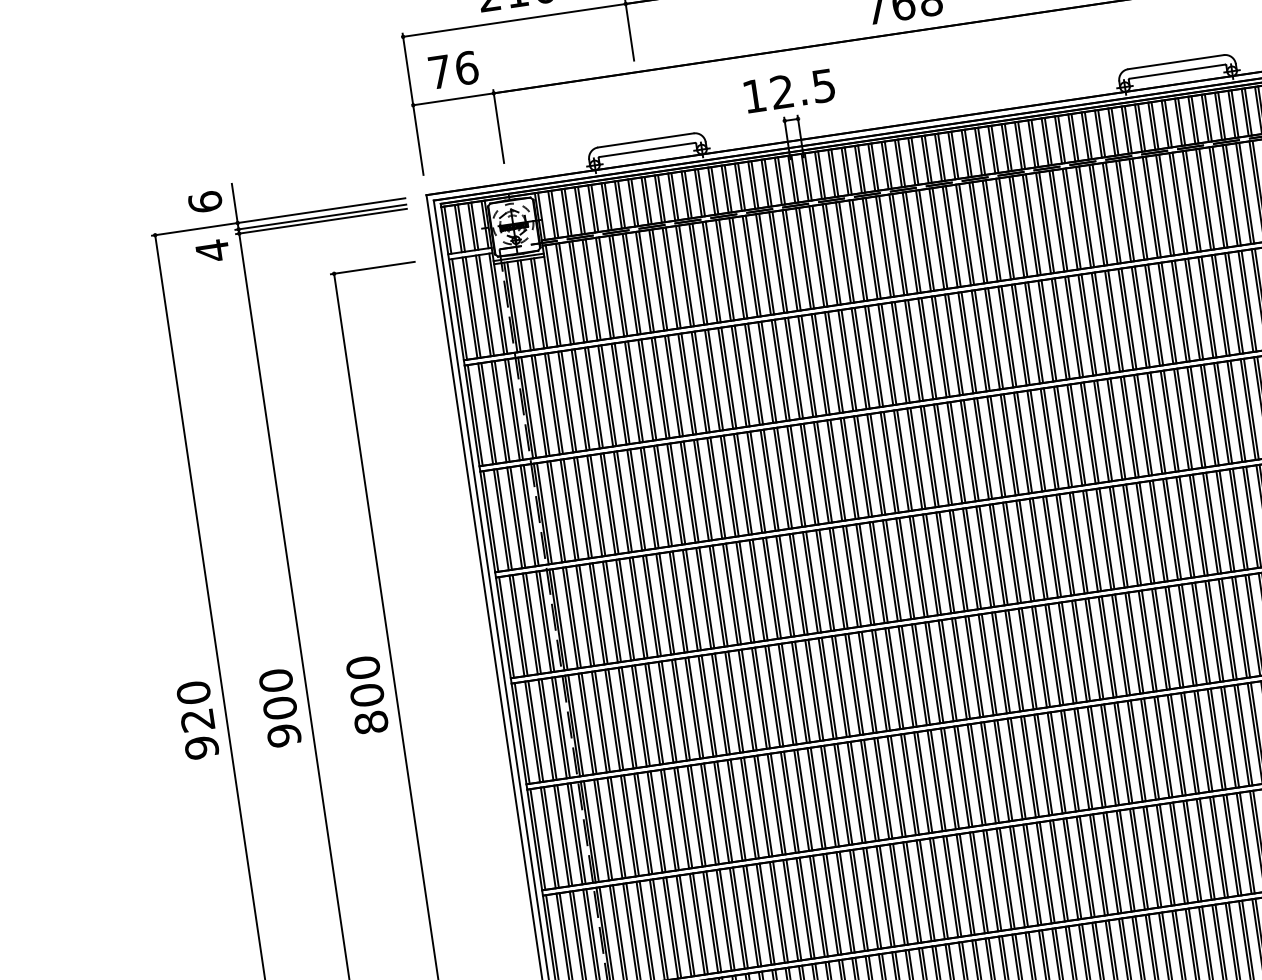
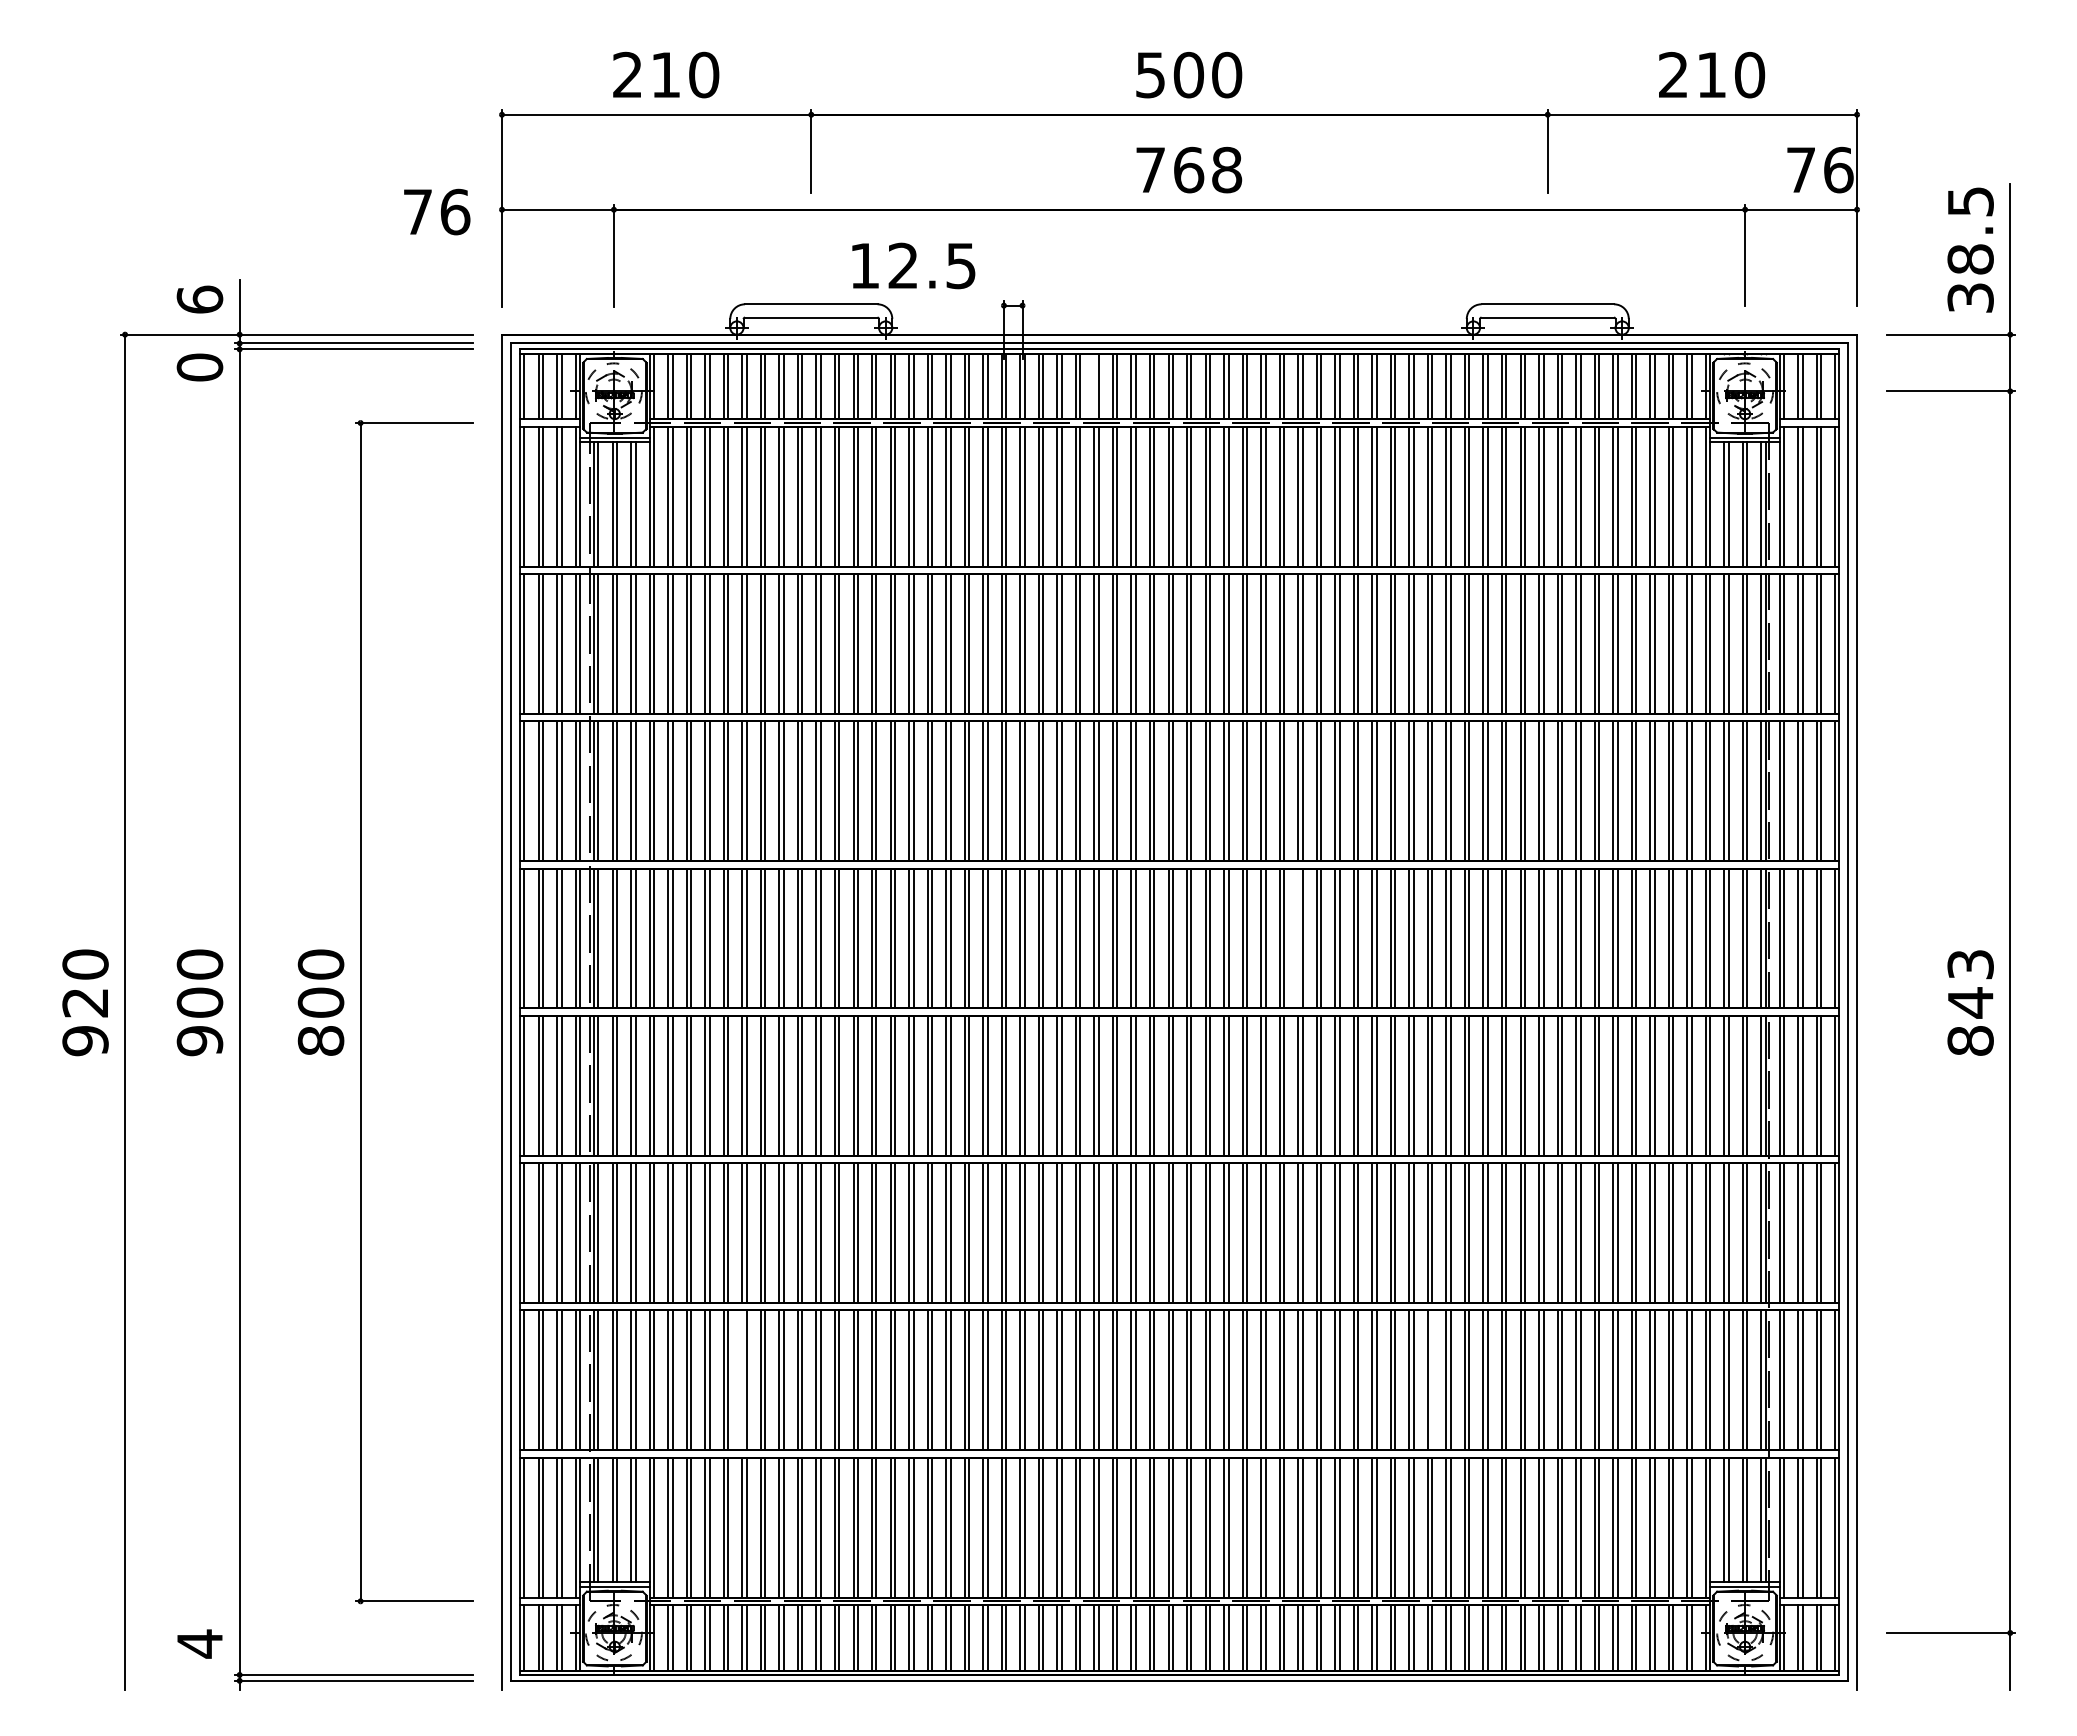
text: (453, 69) -> (437, 211), moved
text: (789, 90) -> (913, 265), moved
line: (858, 169) -> (1094, 386), removed
text: (212, 250) -> (199, 367), 4 -> 0
line: (1064, 545) -> (1298, 938), removed
line: (1207, 849) -> (1432, 1380), removed
line: (710, 922) -> (742, 1380), removed

